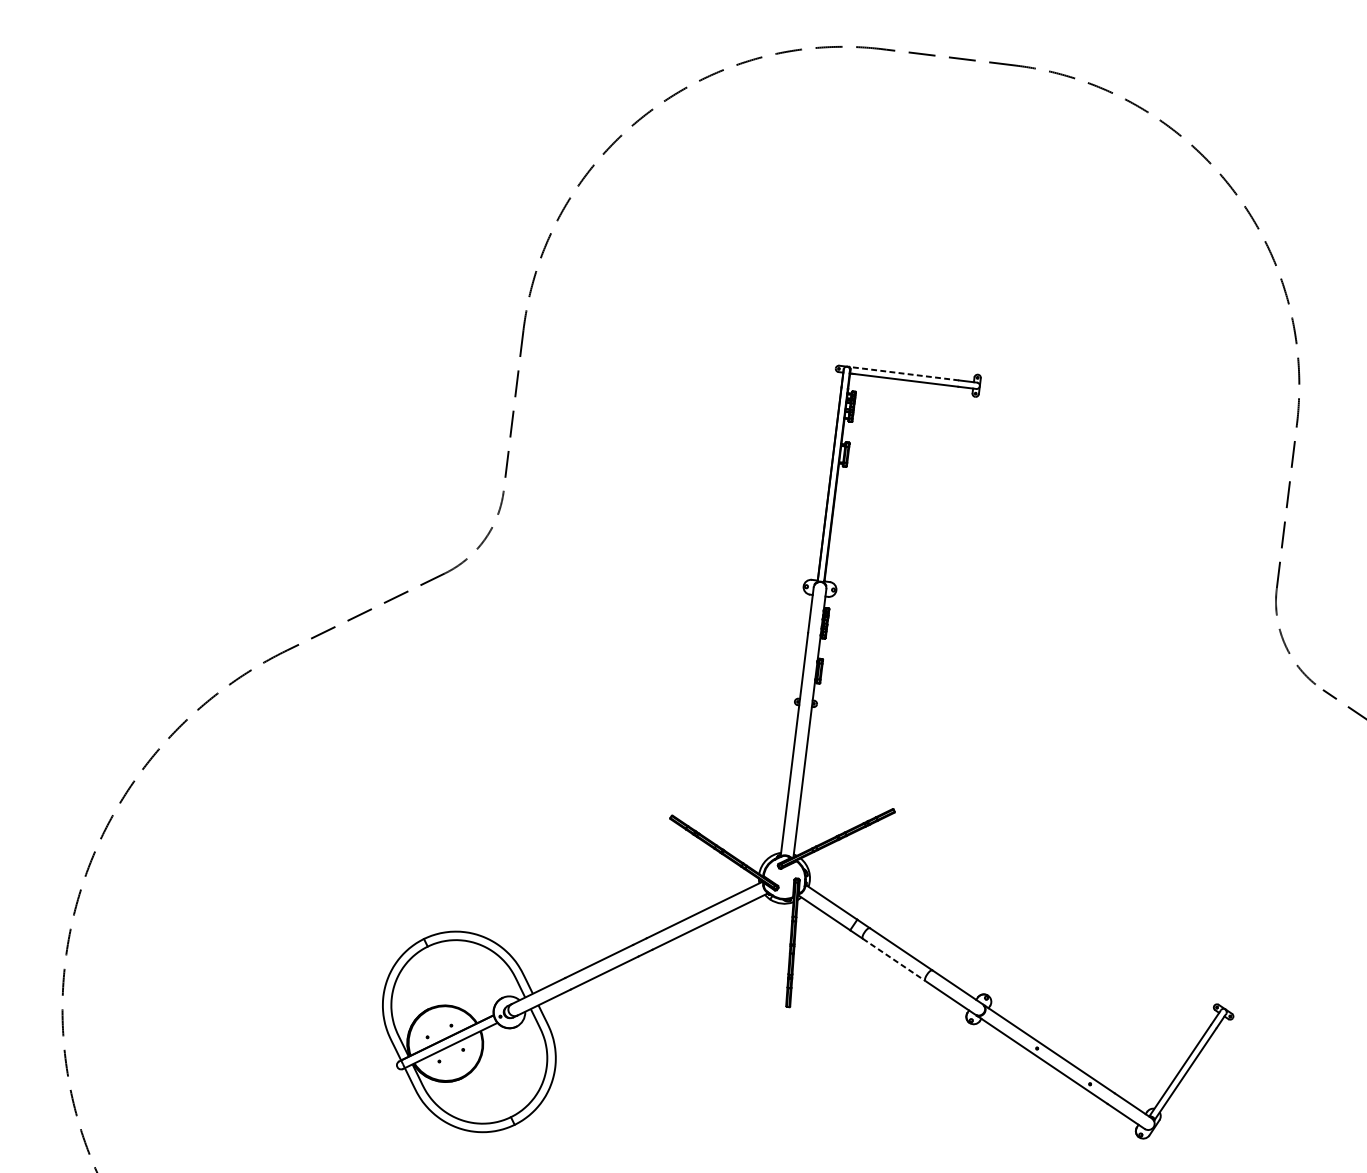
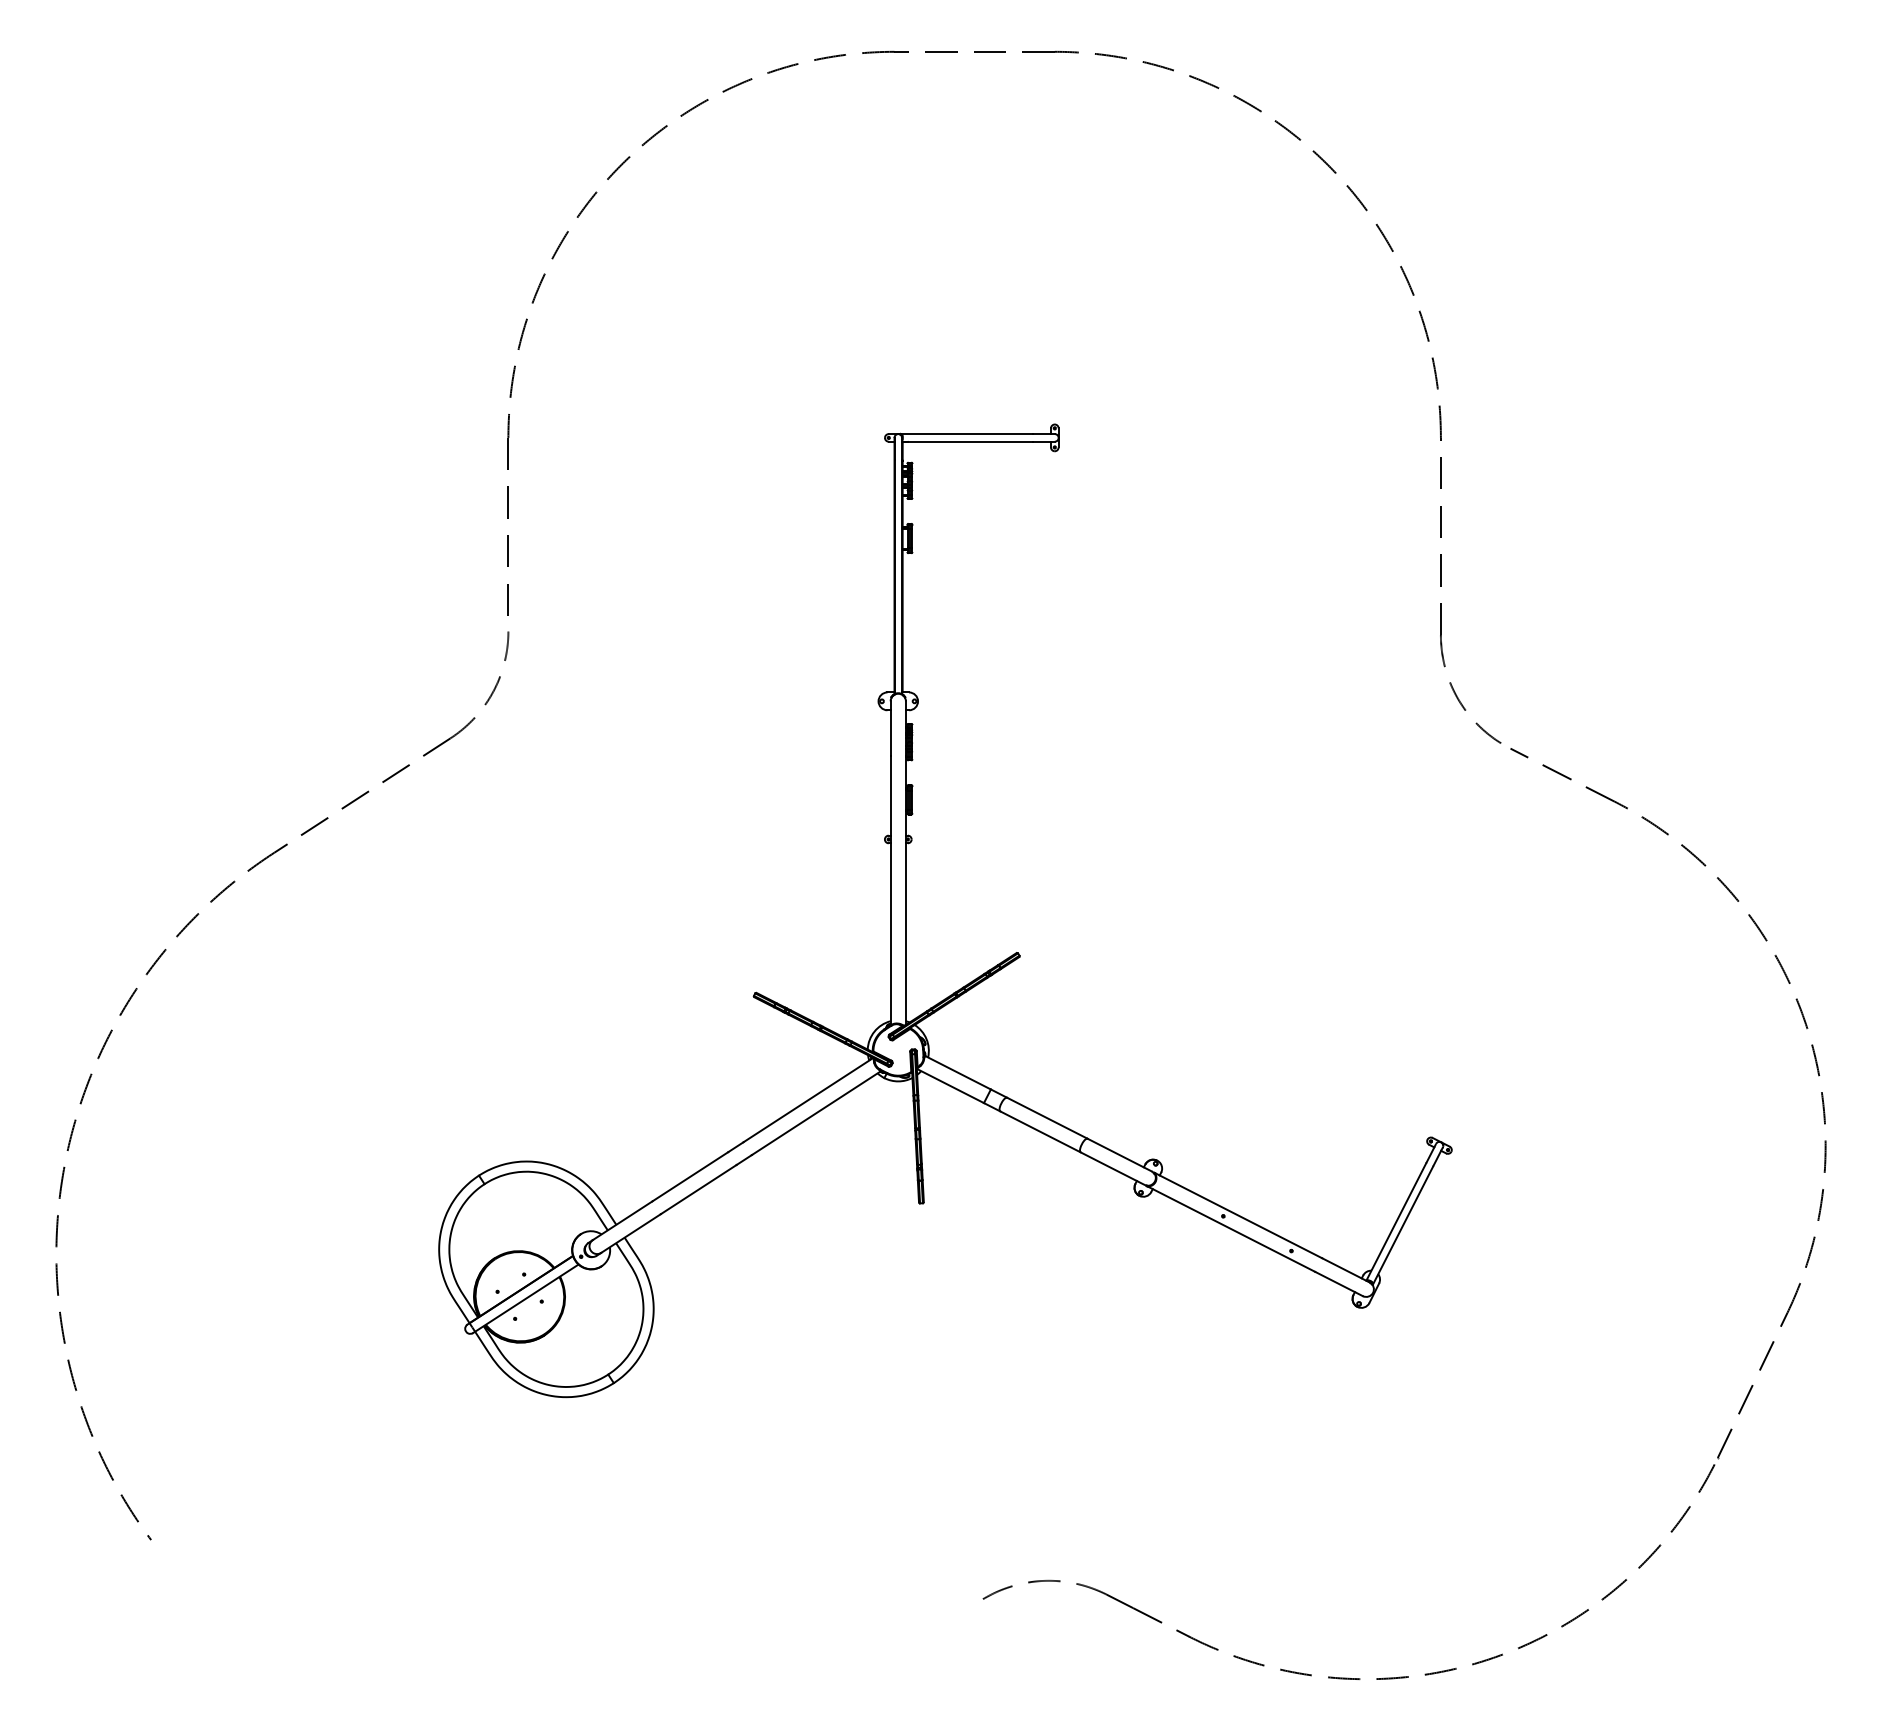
line: (903, 373) -> (966, 434), dashed -> solid
line: (894, 960) -> (1040, 1132), dashed -> solid

